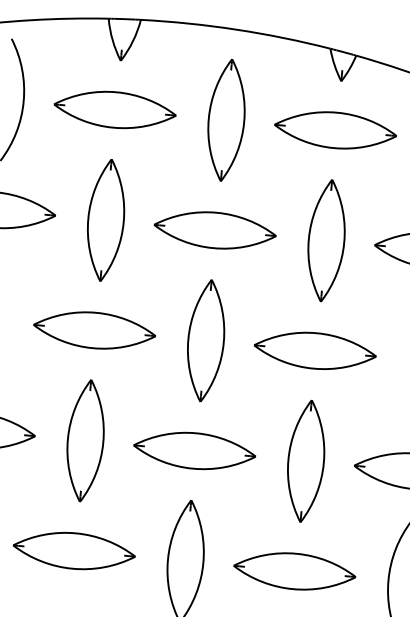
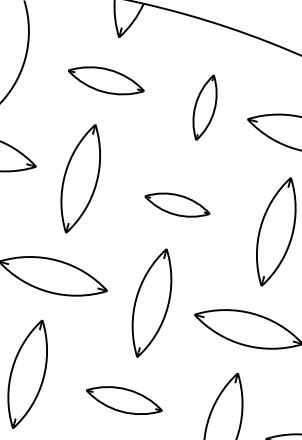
part: (114, 109) -> (105, 80), size x0.7
part: (226, 120) -> (205, 107), size x0.6
part: (214, 230) -> (176, 205), size x0.6
part: (194, 450) -> (124, 400), size x0.7

